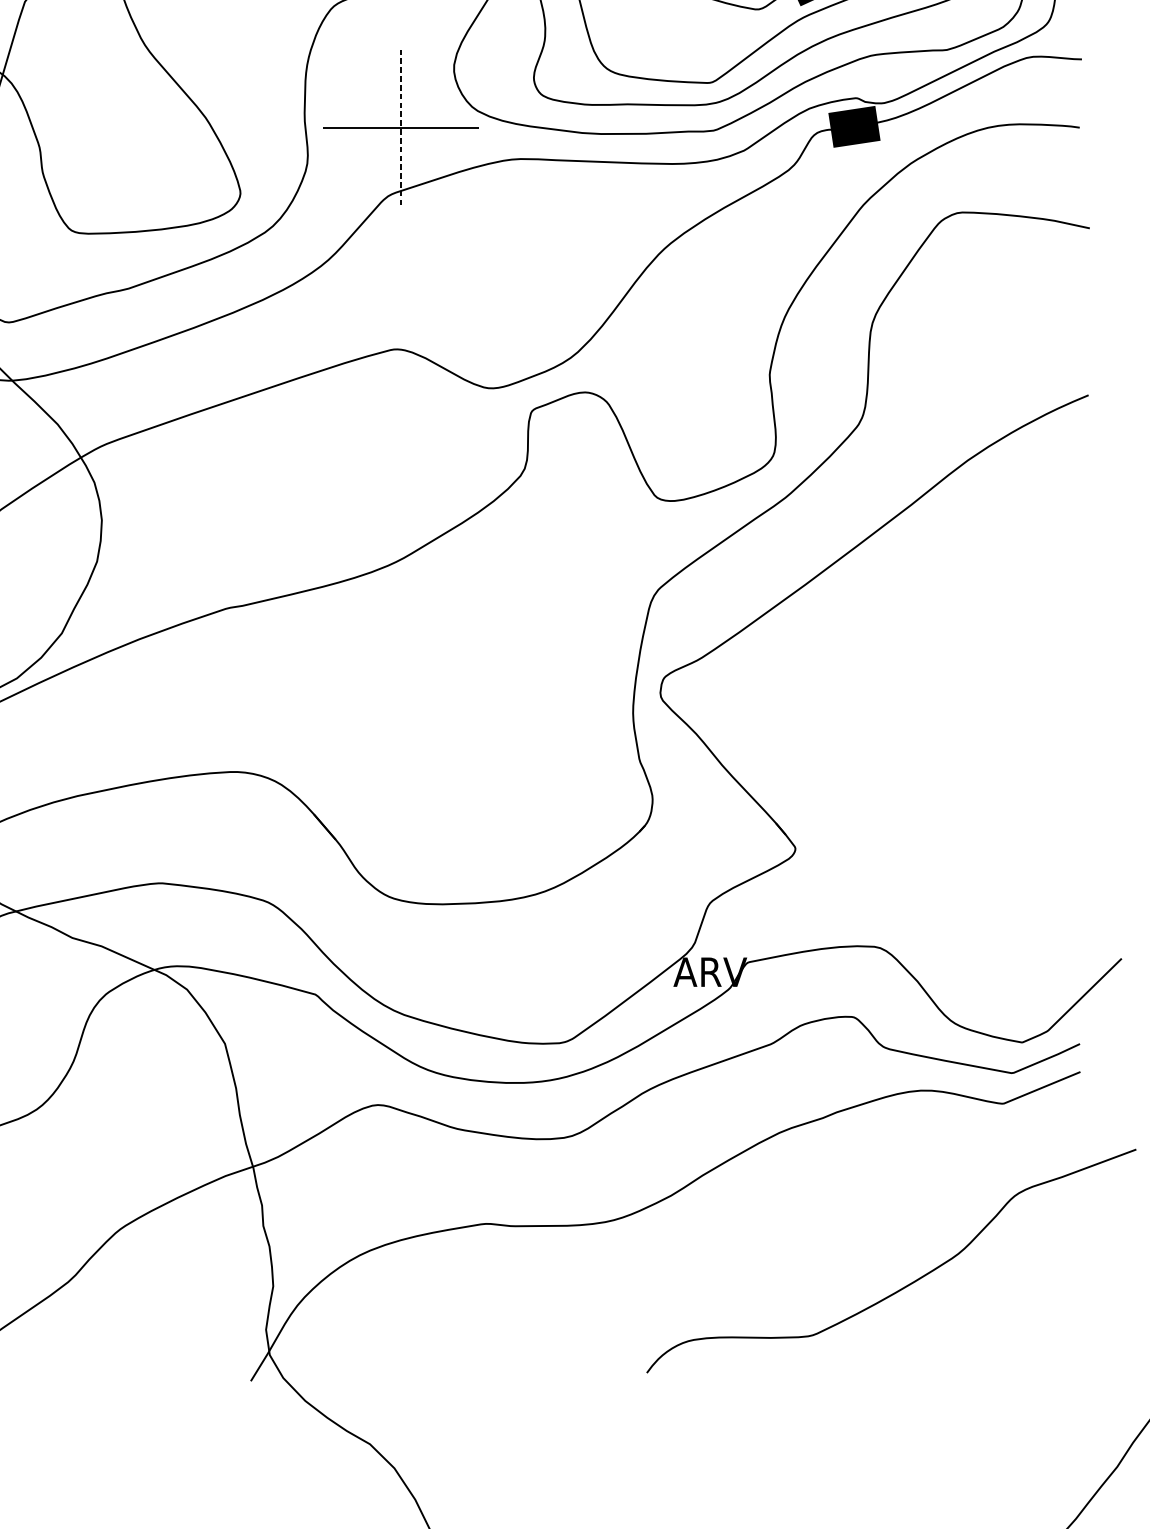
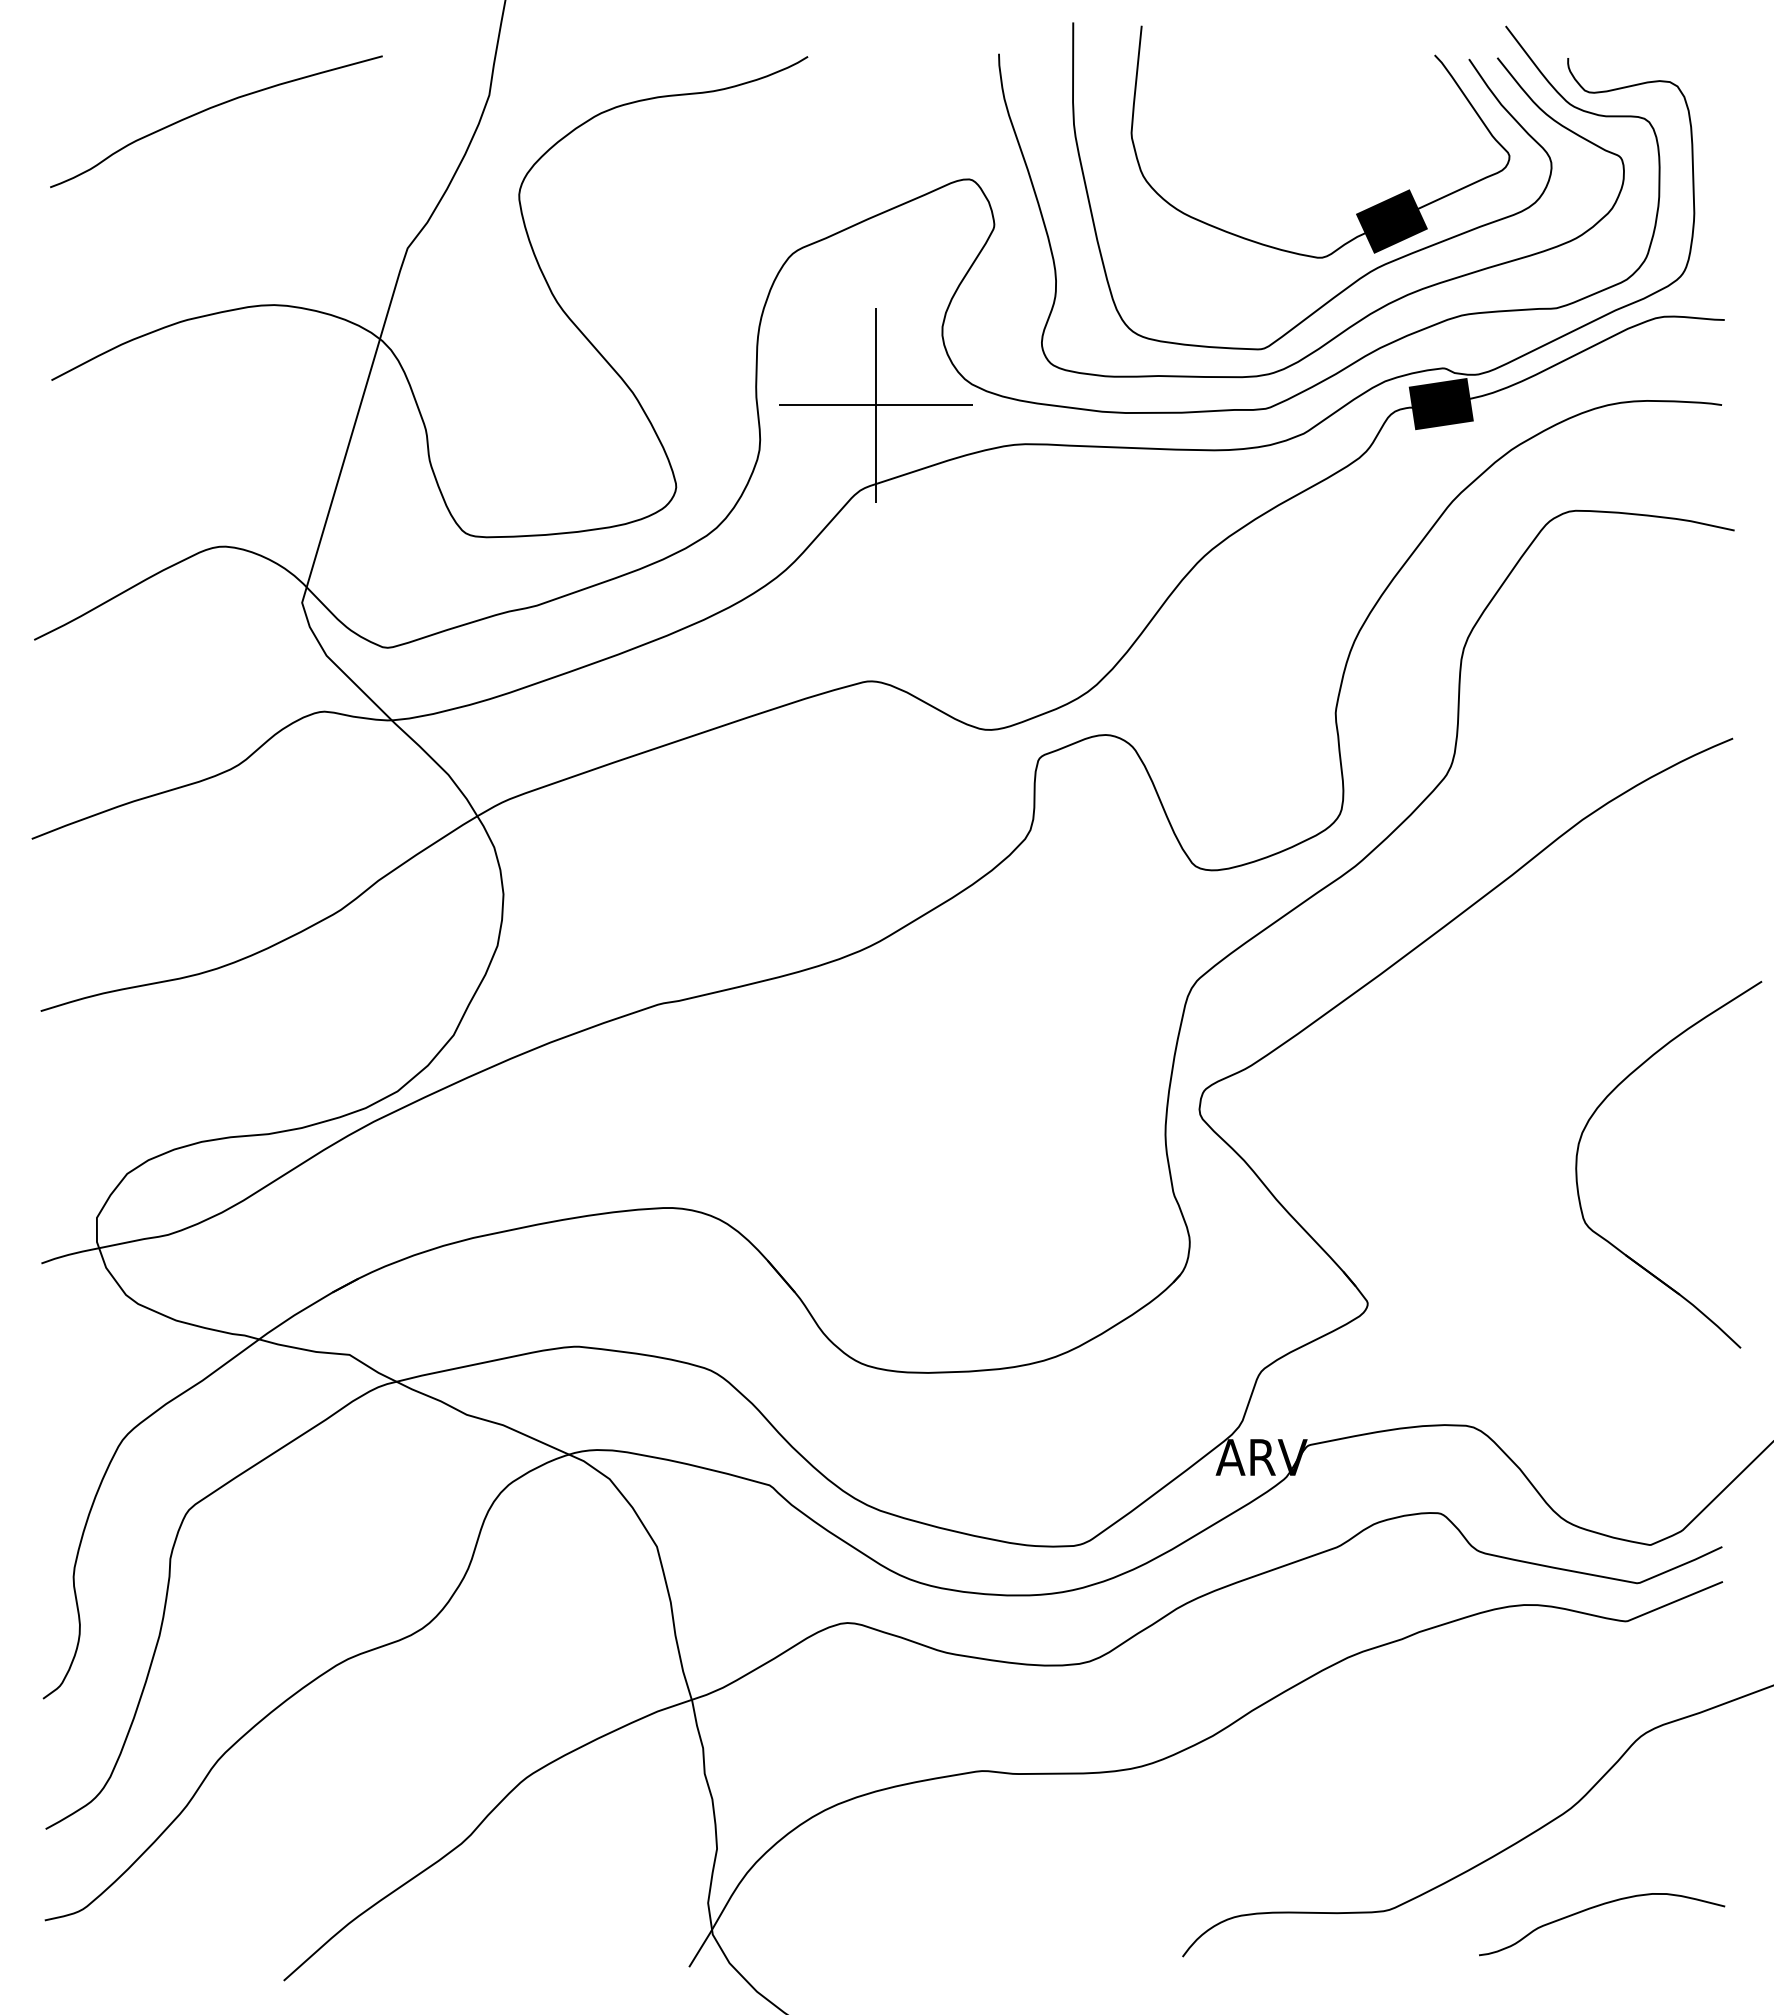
line: (401, 128) -> (876, 405), dashed -> solid
part: (977, 696) -> (1594, 1114), added
curve: (979, 1333) -> (1596, 1907), added

